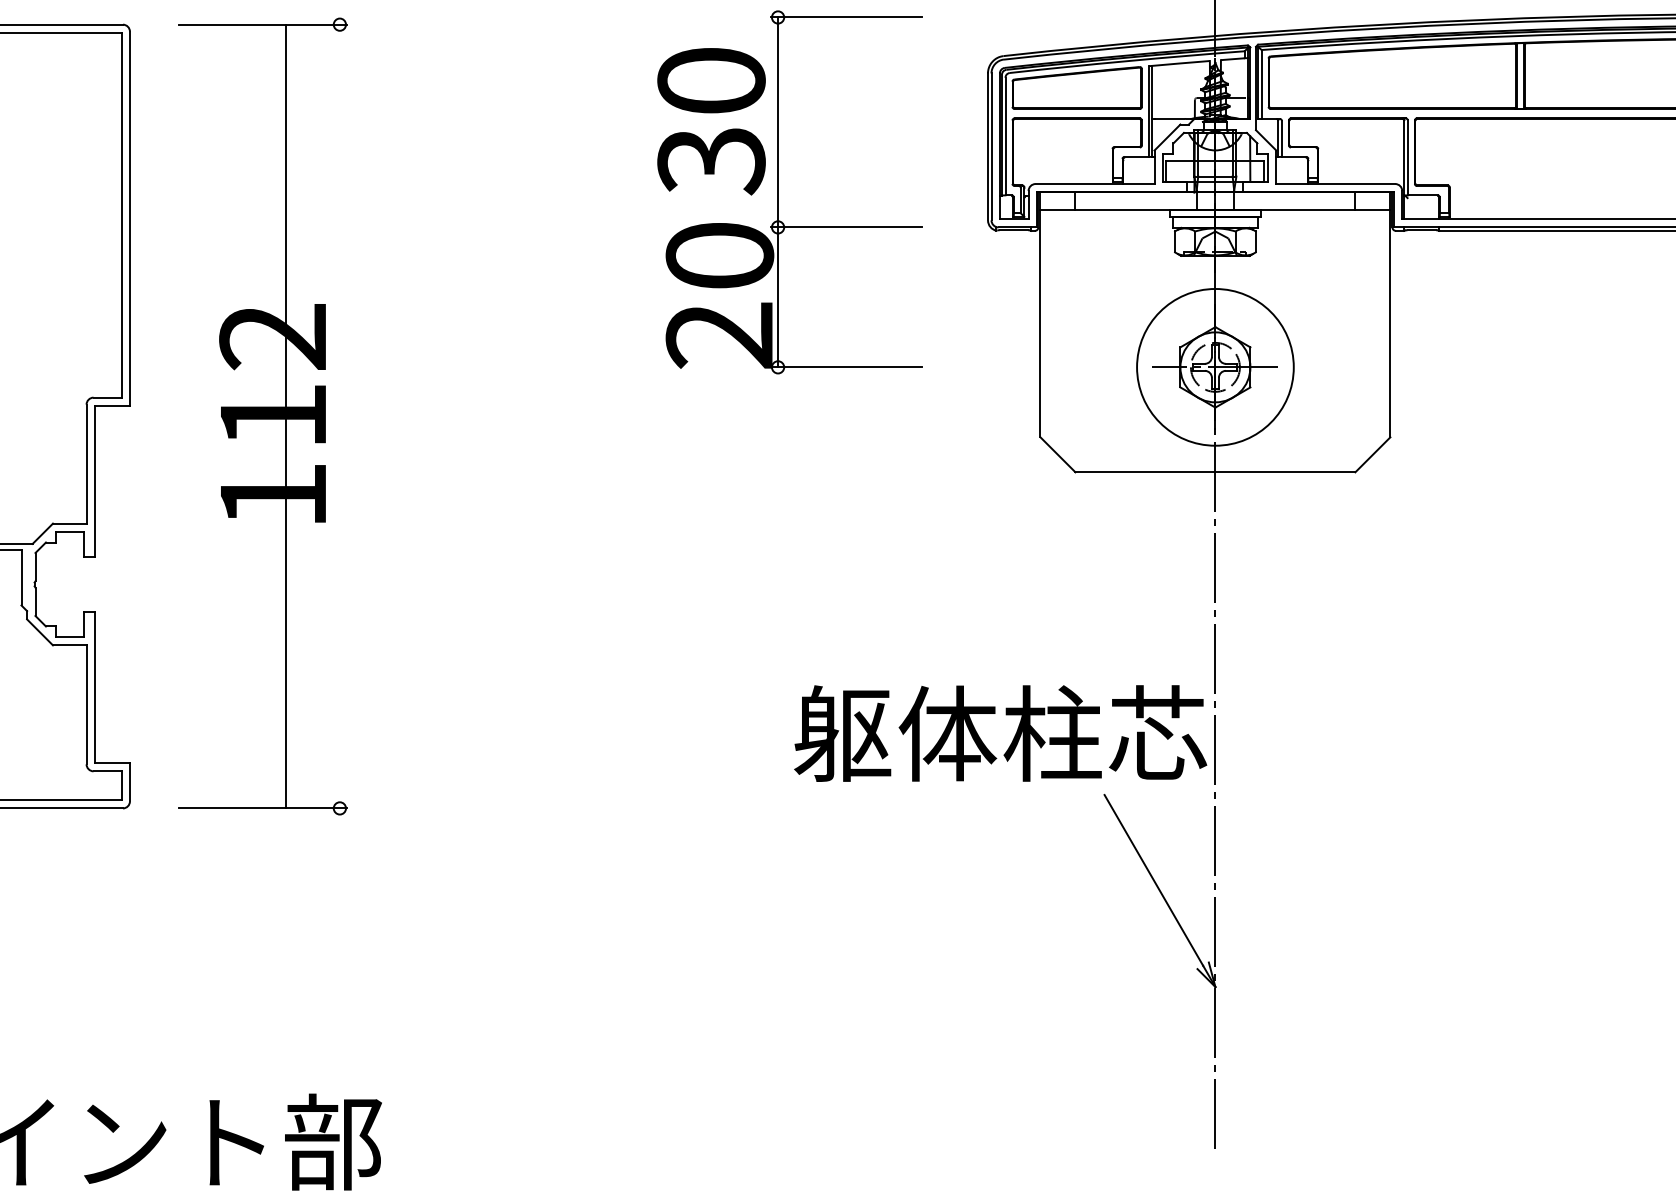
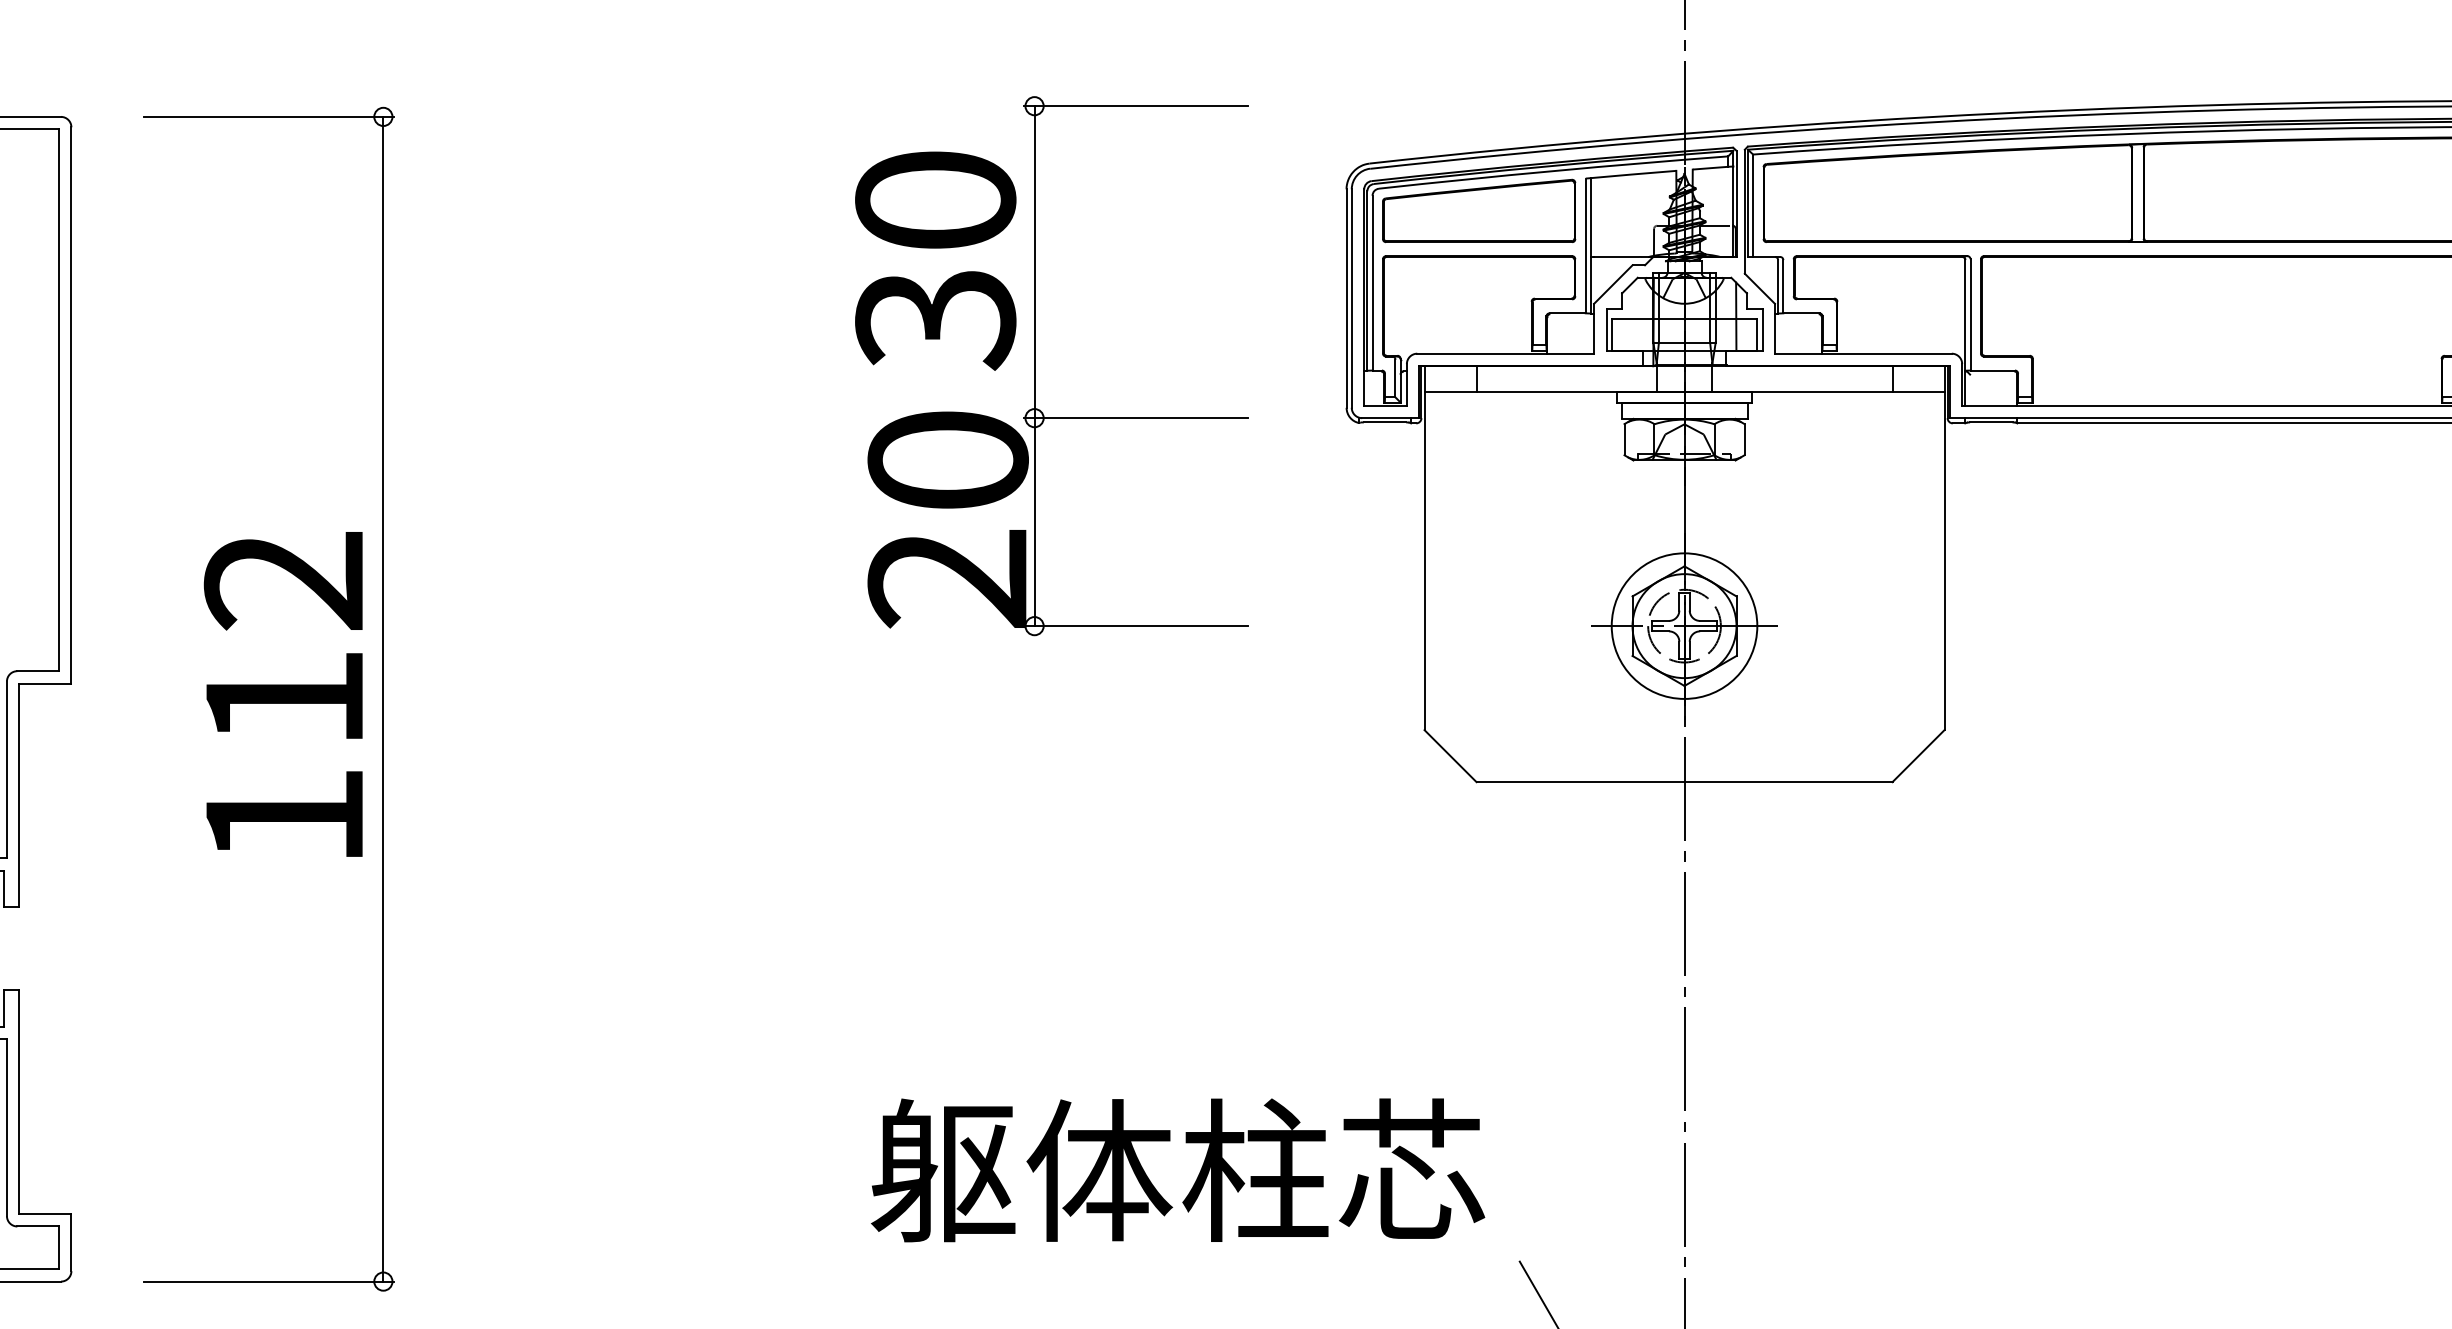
circle: (1215, 367) -> (1684, 626), size x0.62
line: (285, 416) -> (382, 699), moved
text: (1000, 733) -> (1177, 1170), moved

